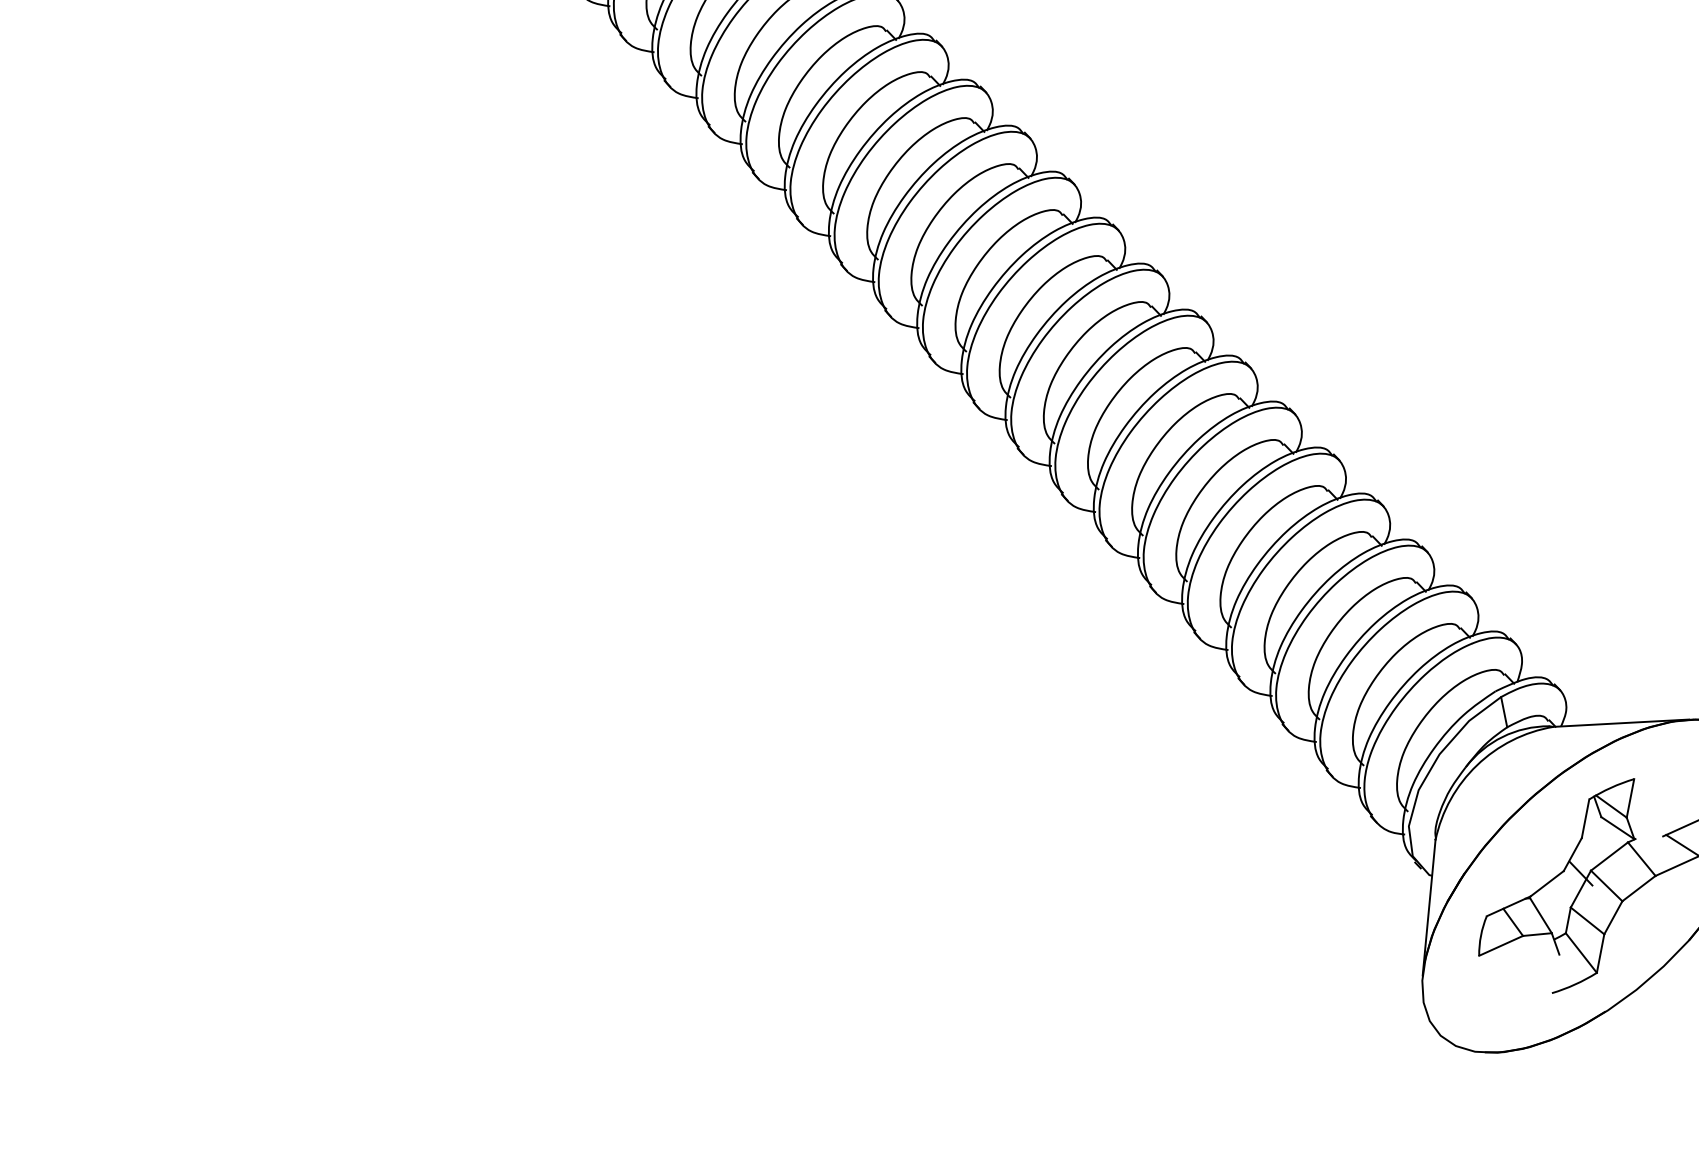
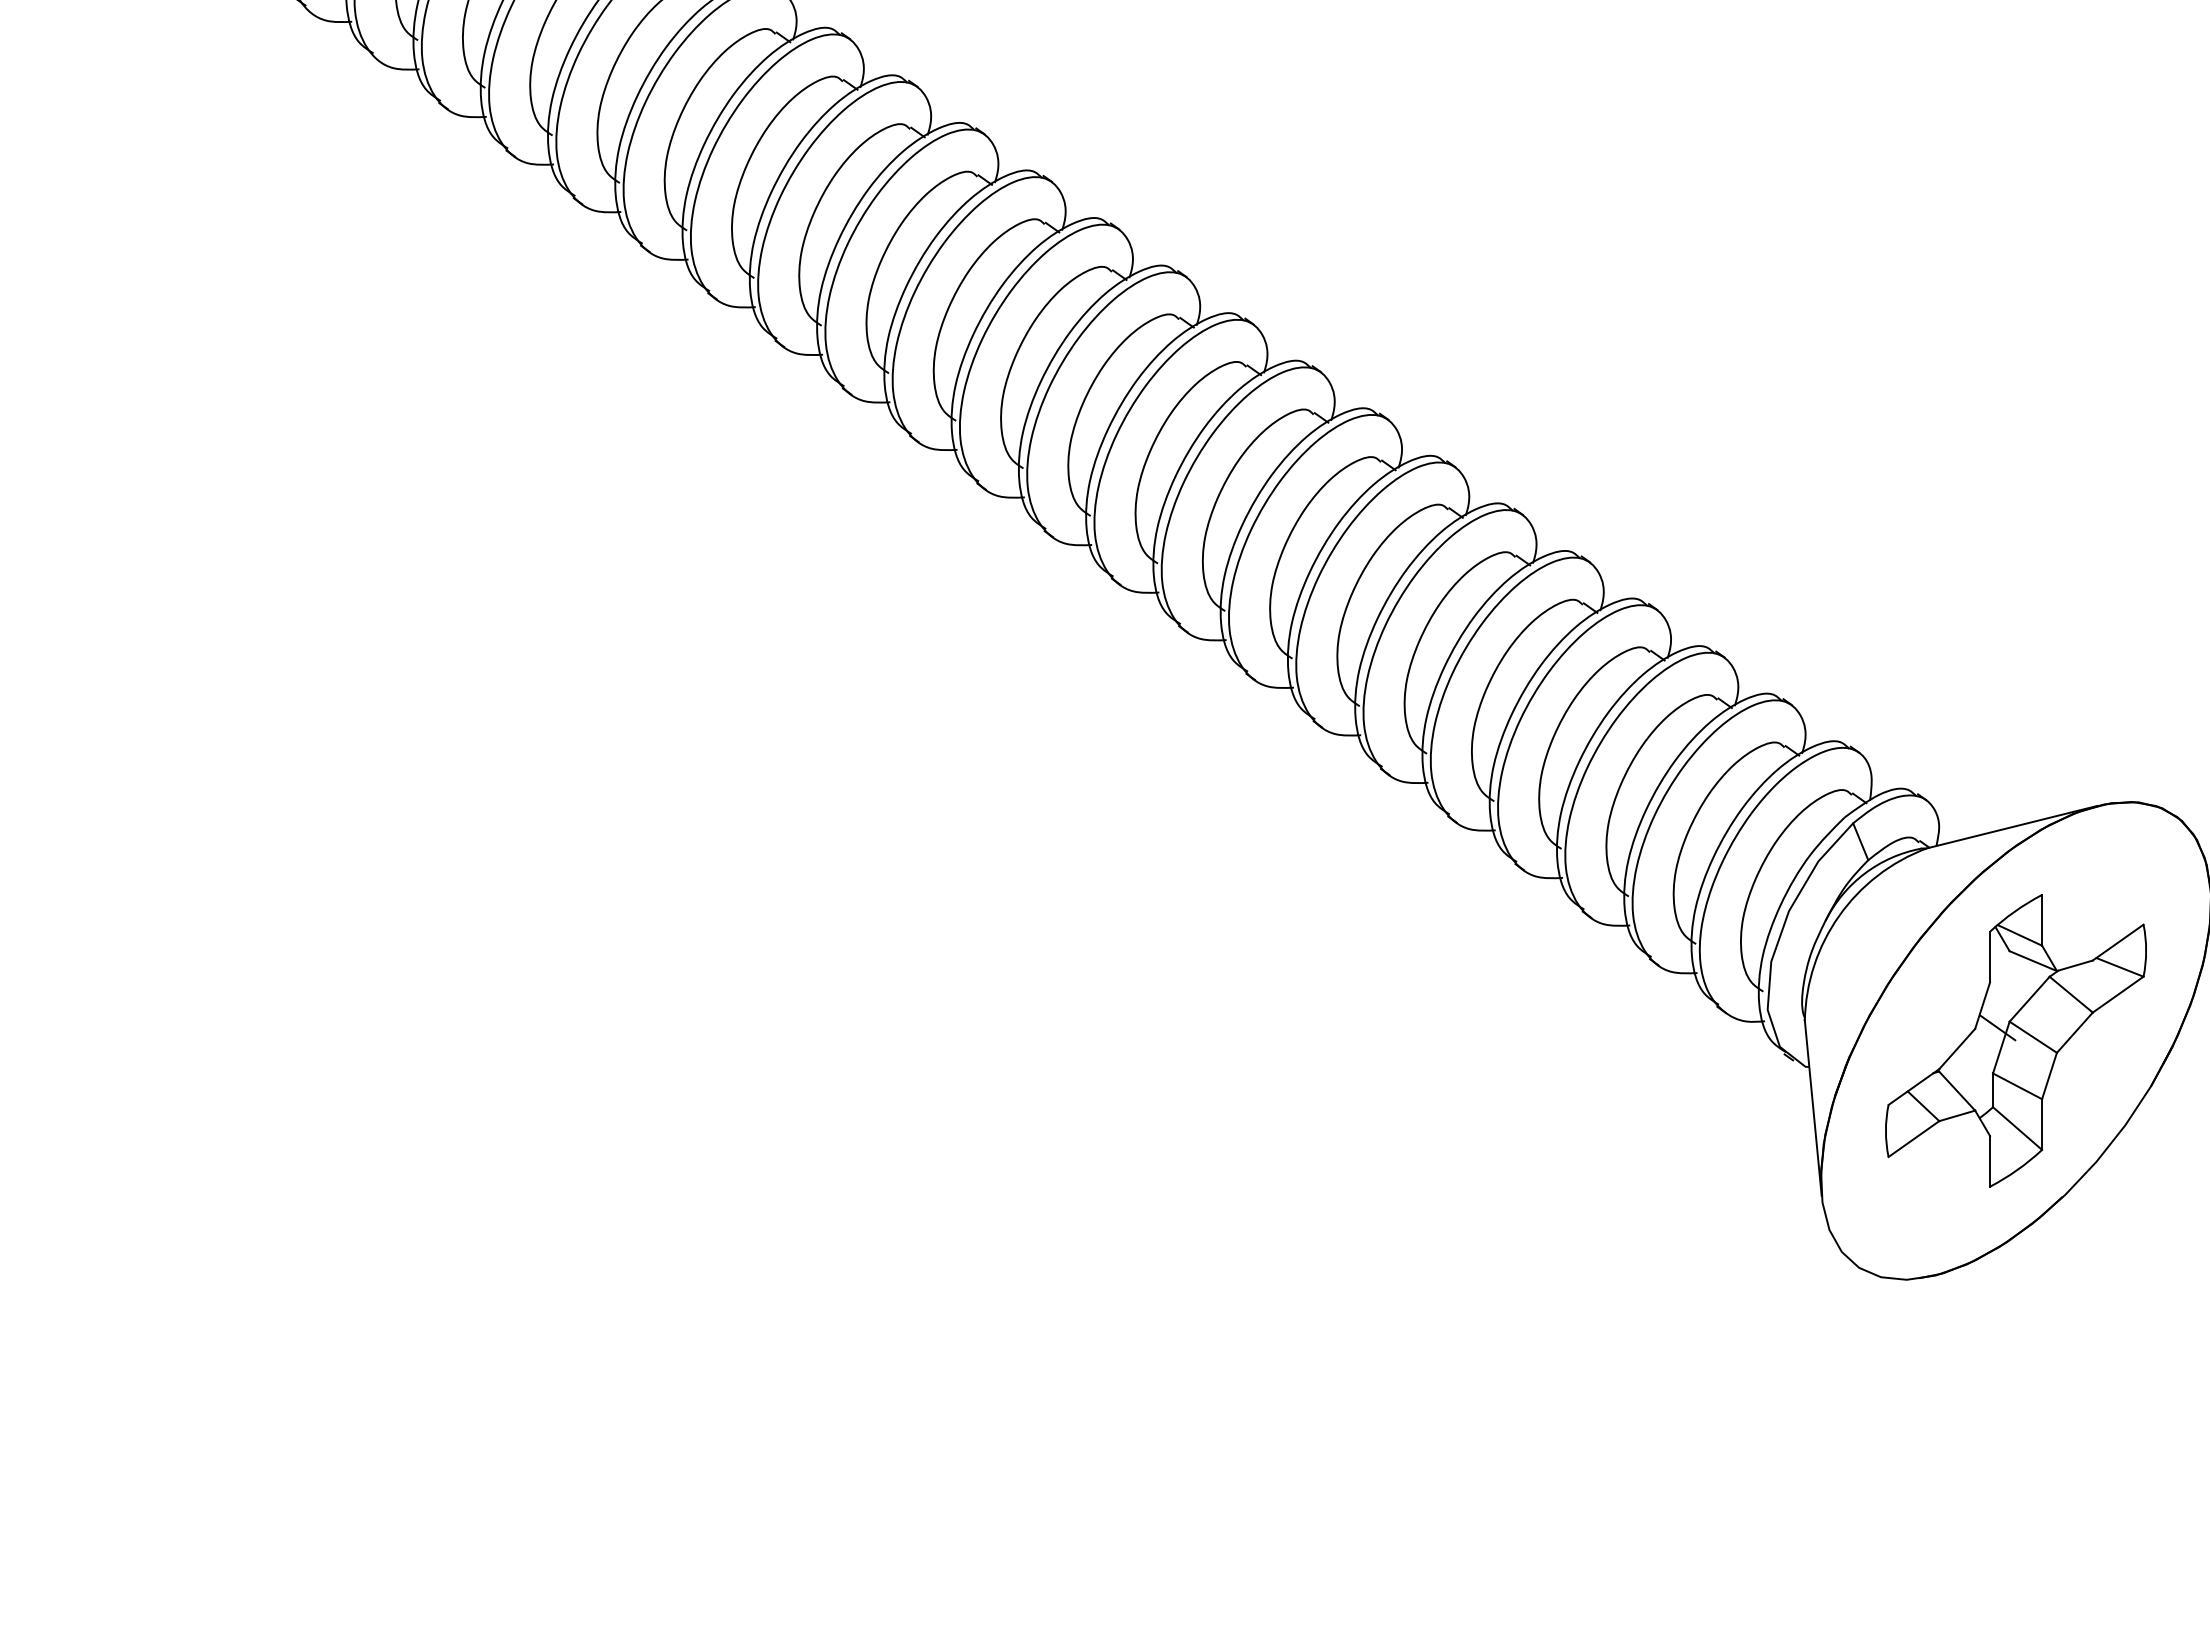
line: (1648, 837) -> (2074, 965), added
line: (1555, 974) -> (1990, 1161), added

